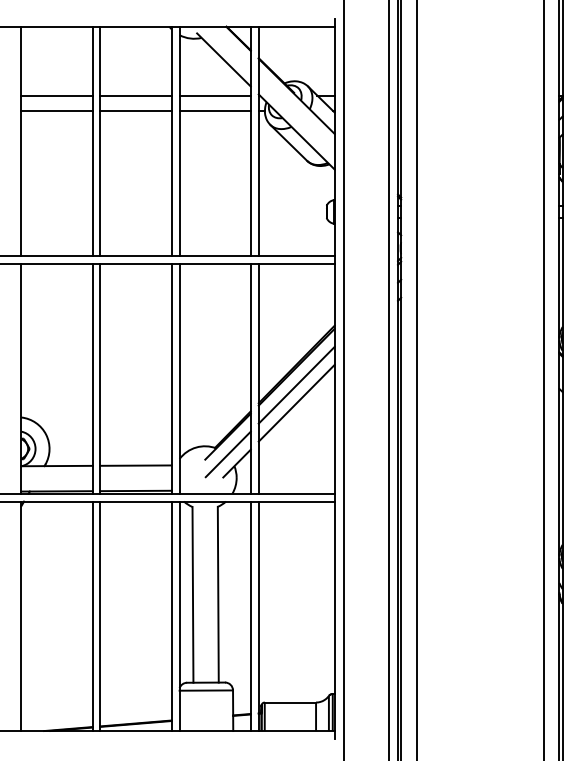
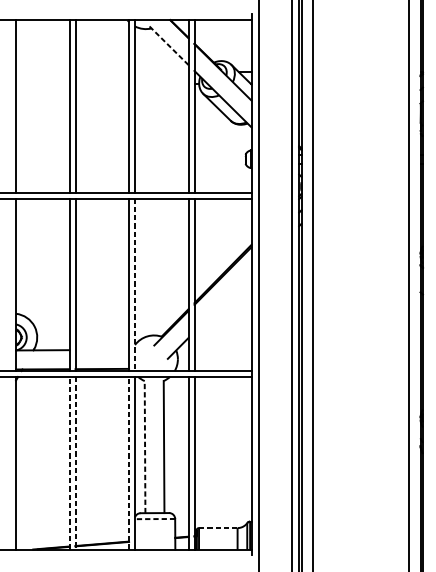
line: (223, 60) -> (168, 45), solid -> dashed
line: (56, 95) -> (42, 71), removed
line: (135, 95) -> (101, 71), removed
line: (214, 95) -> (161, 71), removed
line: (56, 111) -> (42, 83), removed
line: (135, 111) -> (101, 83), removed
line: (214, 111) -> (161, 83), removed
line: (179, 378) -> (134, 284), solid -> dashed
line: (296, 384) -> (222, 289), removed
line: (296, 402) -> (222, 302), removed
line: (227, 454) -> (171, 341), removed
line: (135, 465) -> (101, 349), removed
line: (192, 594) -> (144, 446), solid -> dashed
line: (92, 616) -> (69, 463), solid -> dashed
line: (100, 616) -> (75, 463), solid -> dashed
line: (171, 616) -> (128, 463), solid -> dashed
line: (206, 690) -> (155, 519), solid -> dashed
line: (290, 702) -> (218, 528), solid -> dashed

